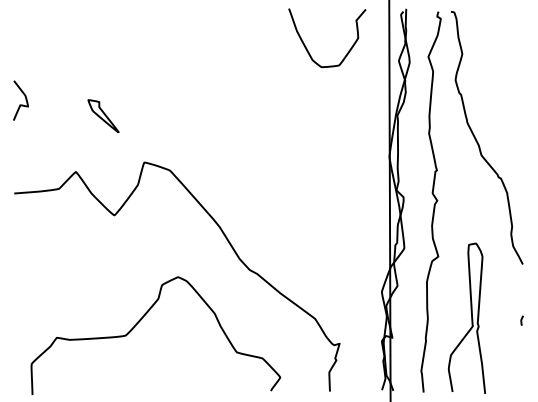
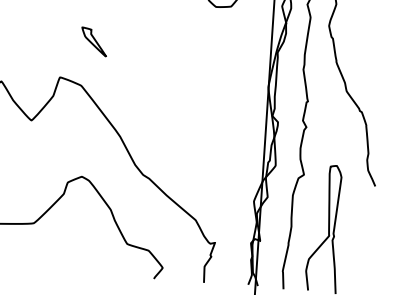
part: (103, 115) -> (94, 41), moved
curve: (521, 320) -> (370, 233), removed

